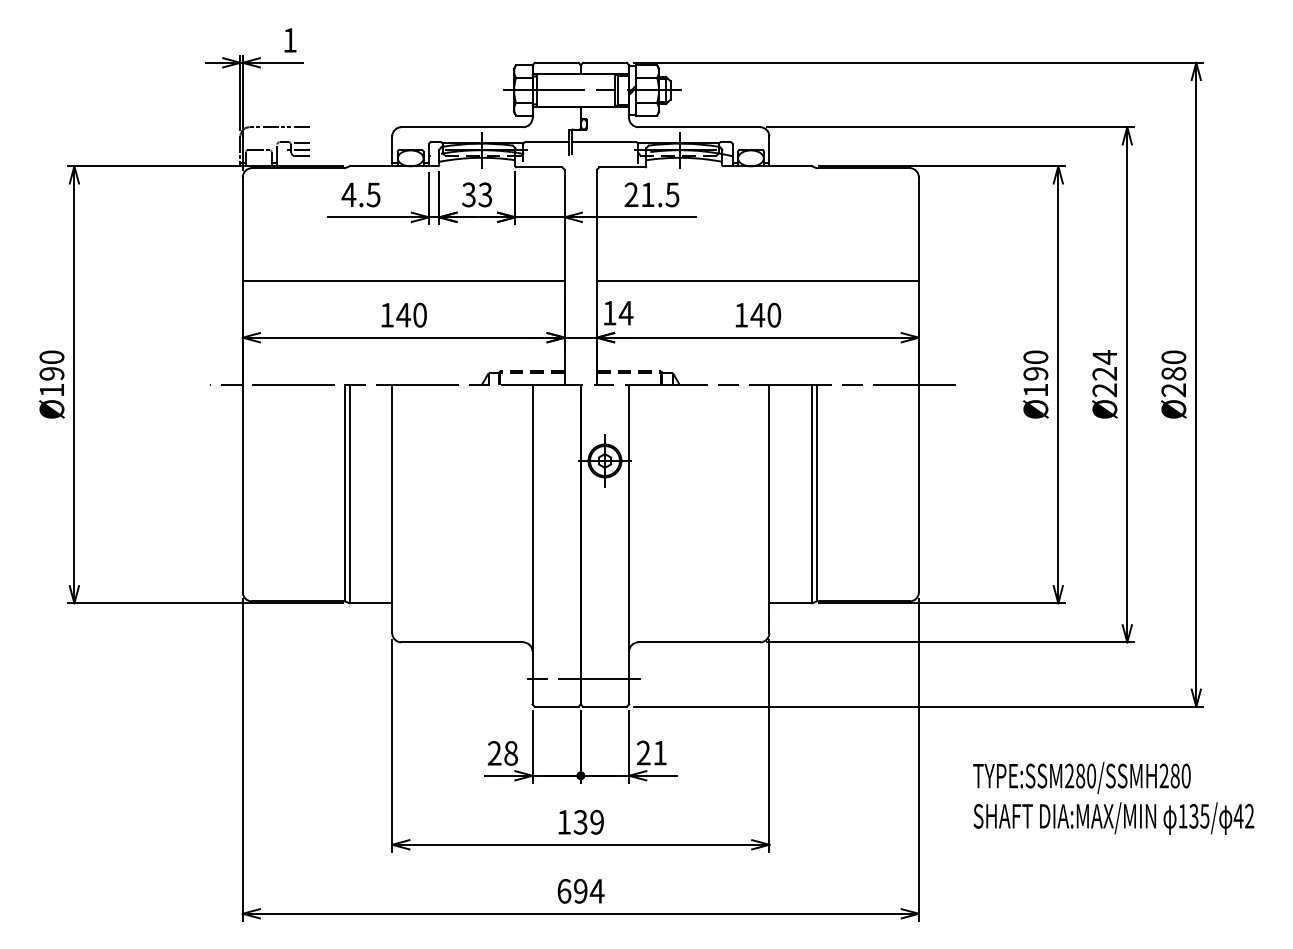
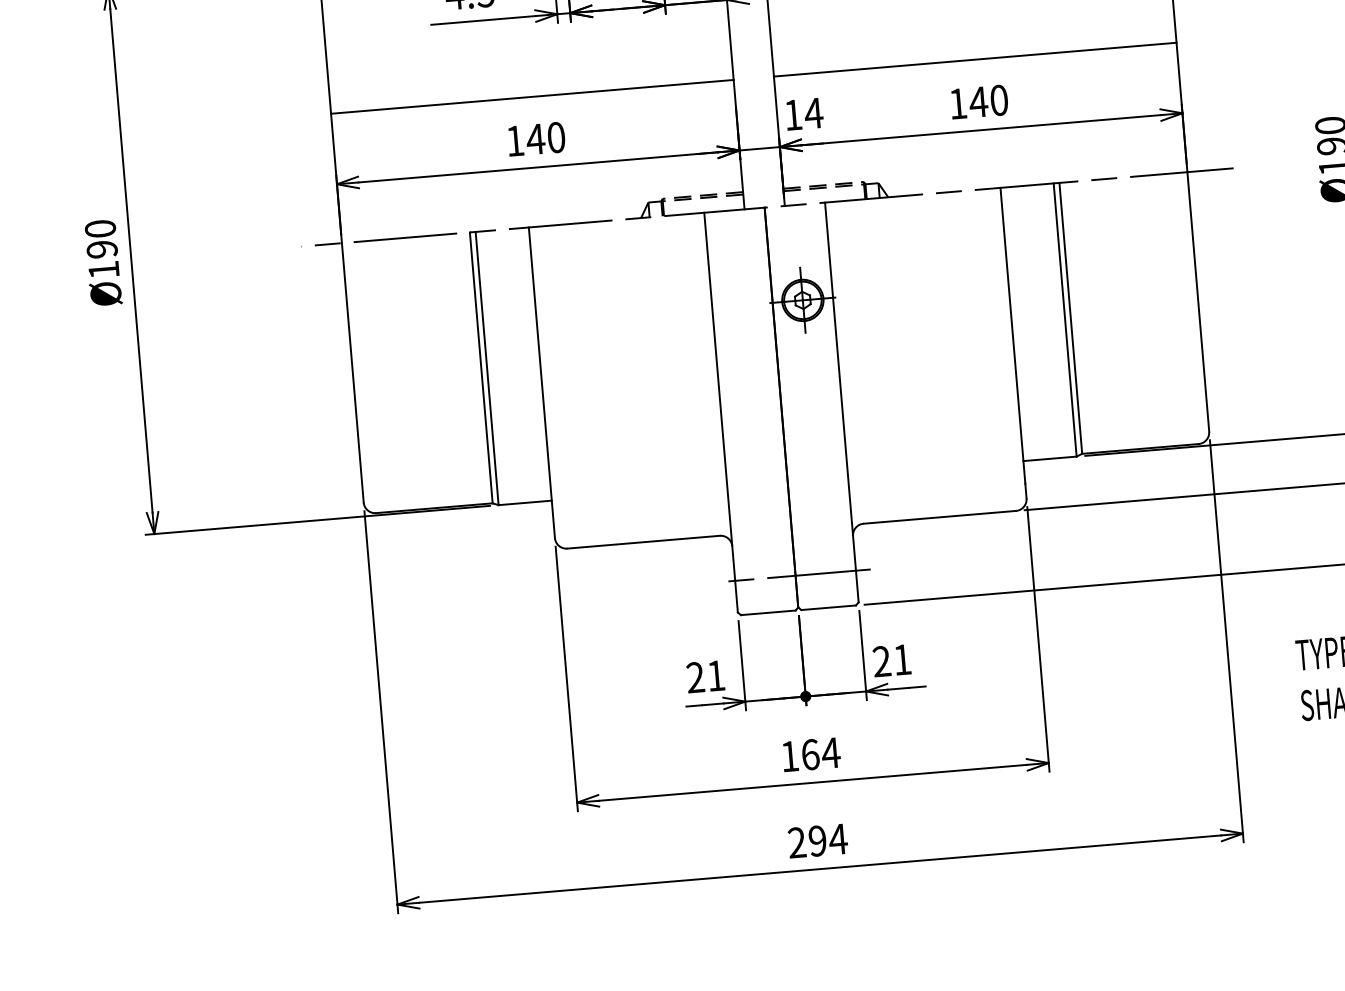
text: (510, 753) -> (715, 676), 28 -> 21
text: (588, 821) -> (820, 752), 139 -> 164
text: (564, 890) -> (797, 841), 694 -> 294

